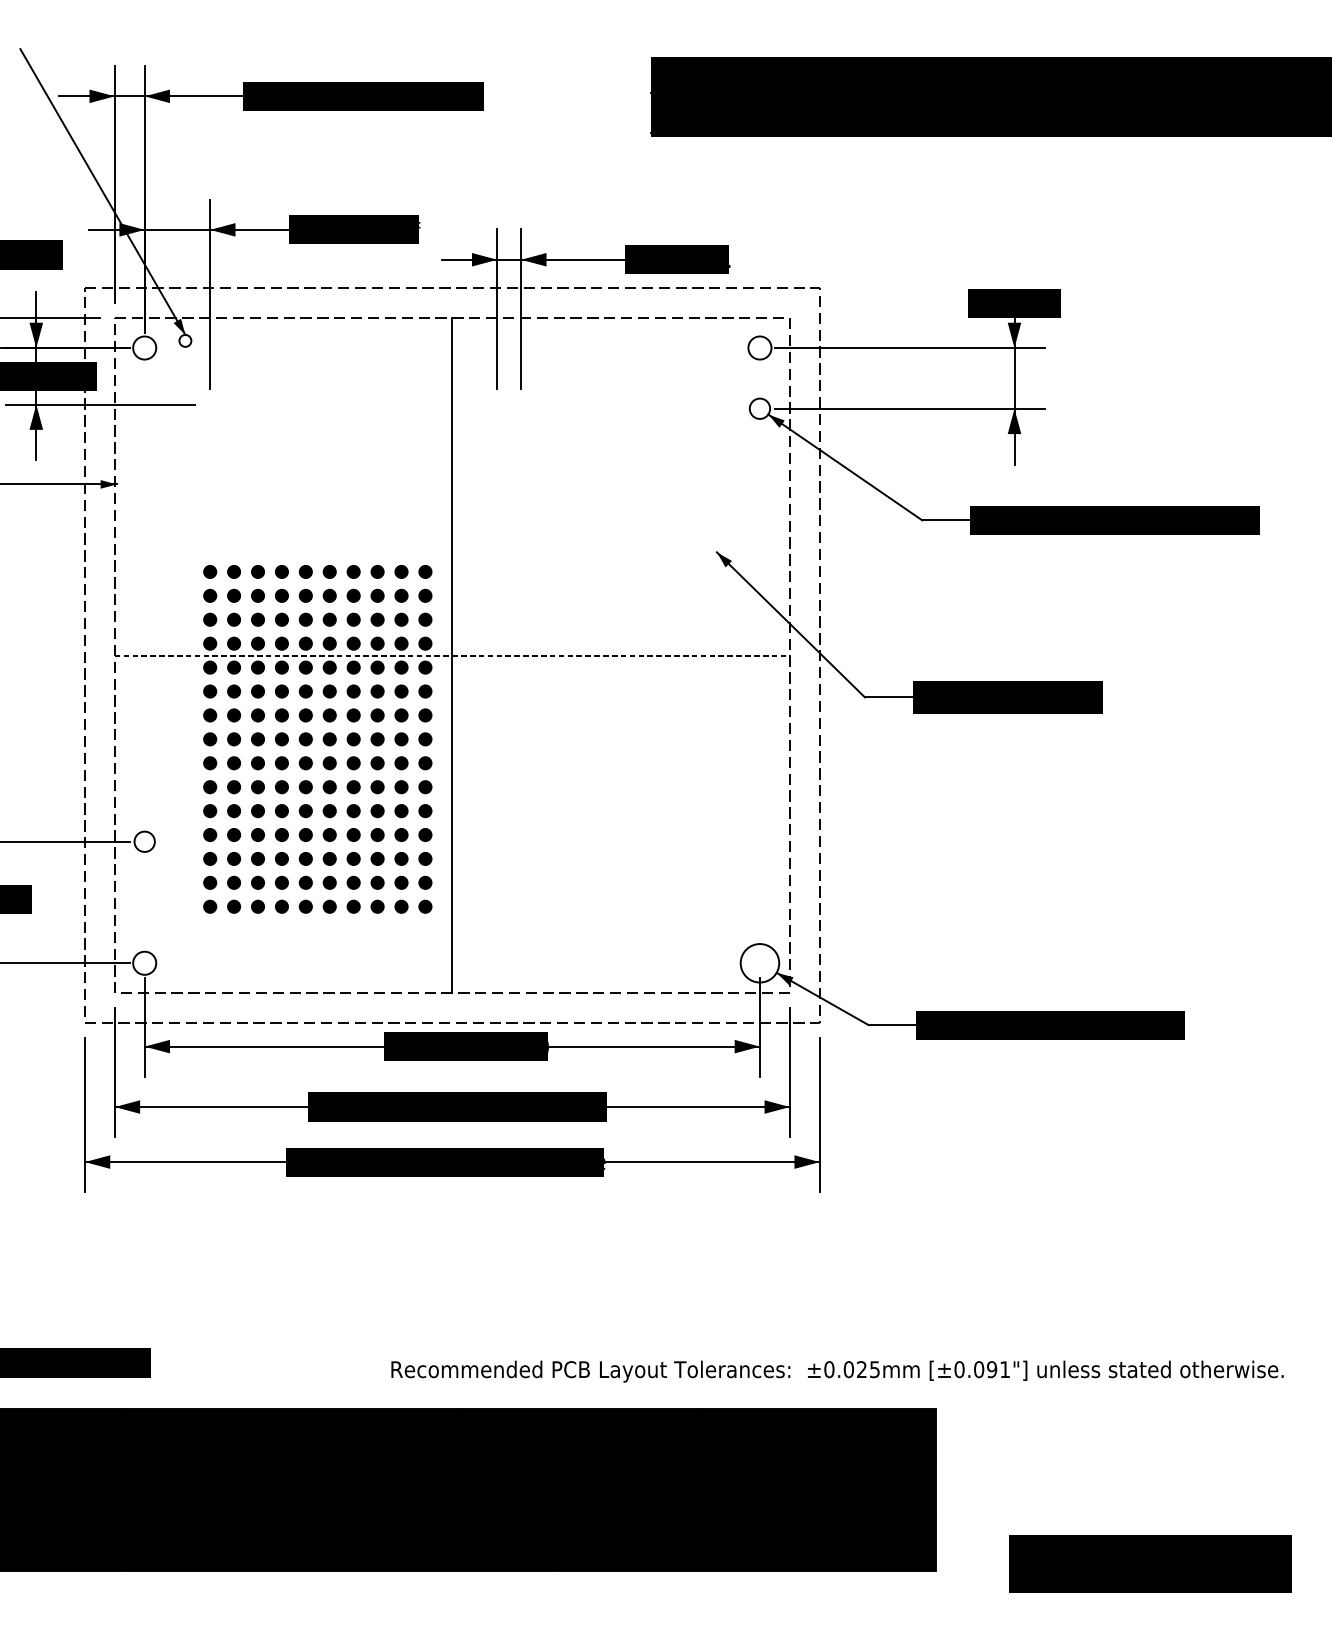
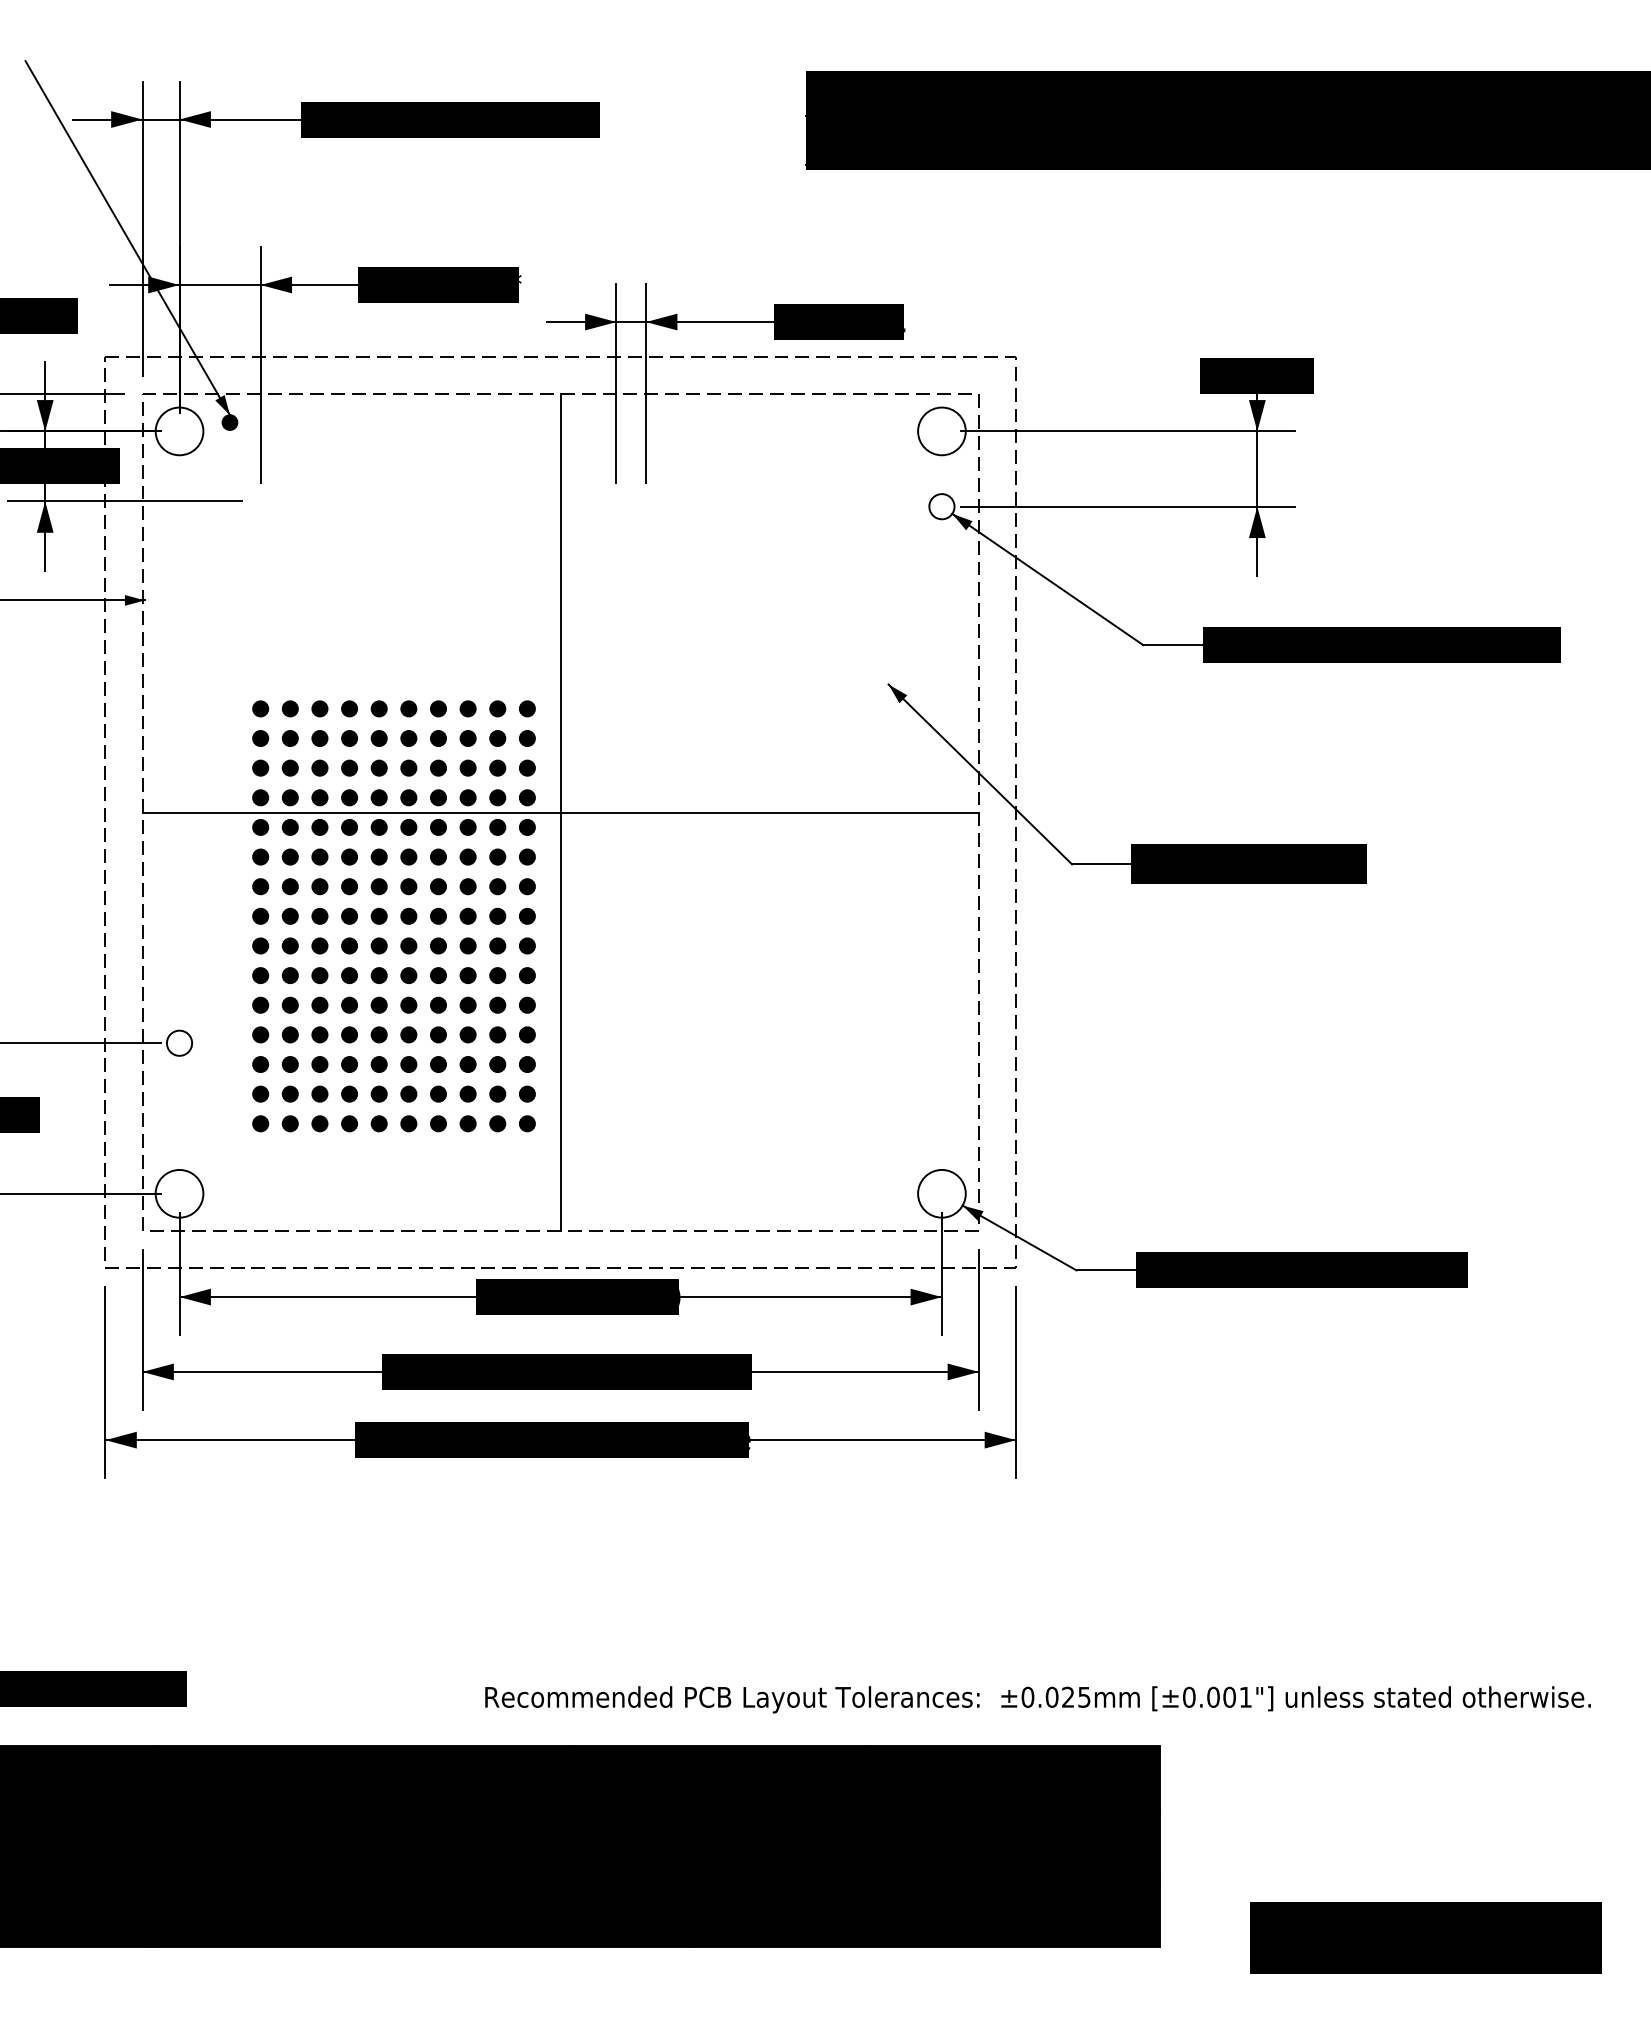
fill: (185, 340) -> (229, 422), added
circle: (144, 348) -> (179, 431), size x1.67
circle: (759, 348) -> (941, 431), size x1.67
line: (452, 655) -> (561, 812), dashed -> solid
circle: (144, 963) -> (179, 1193), size x1.67
text: (992, 1369) -> (1229, 1697), [±0.091"] -> [±0.001"]

